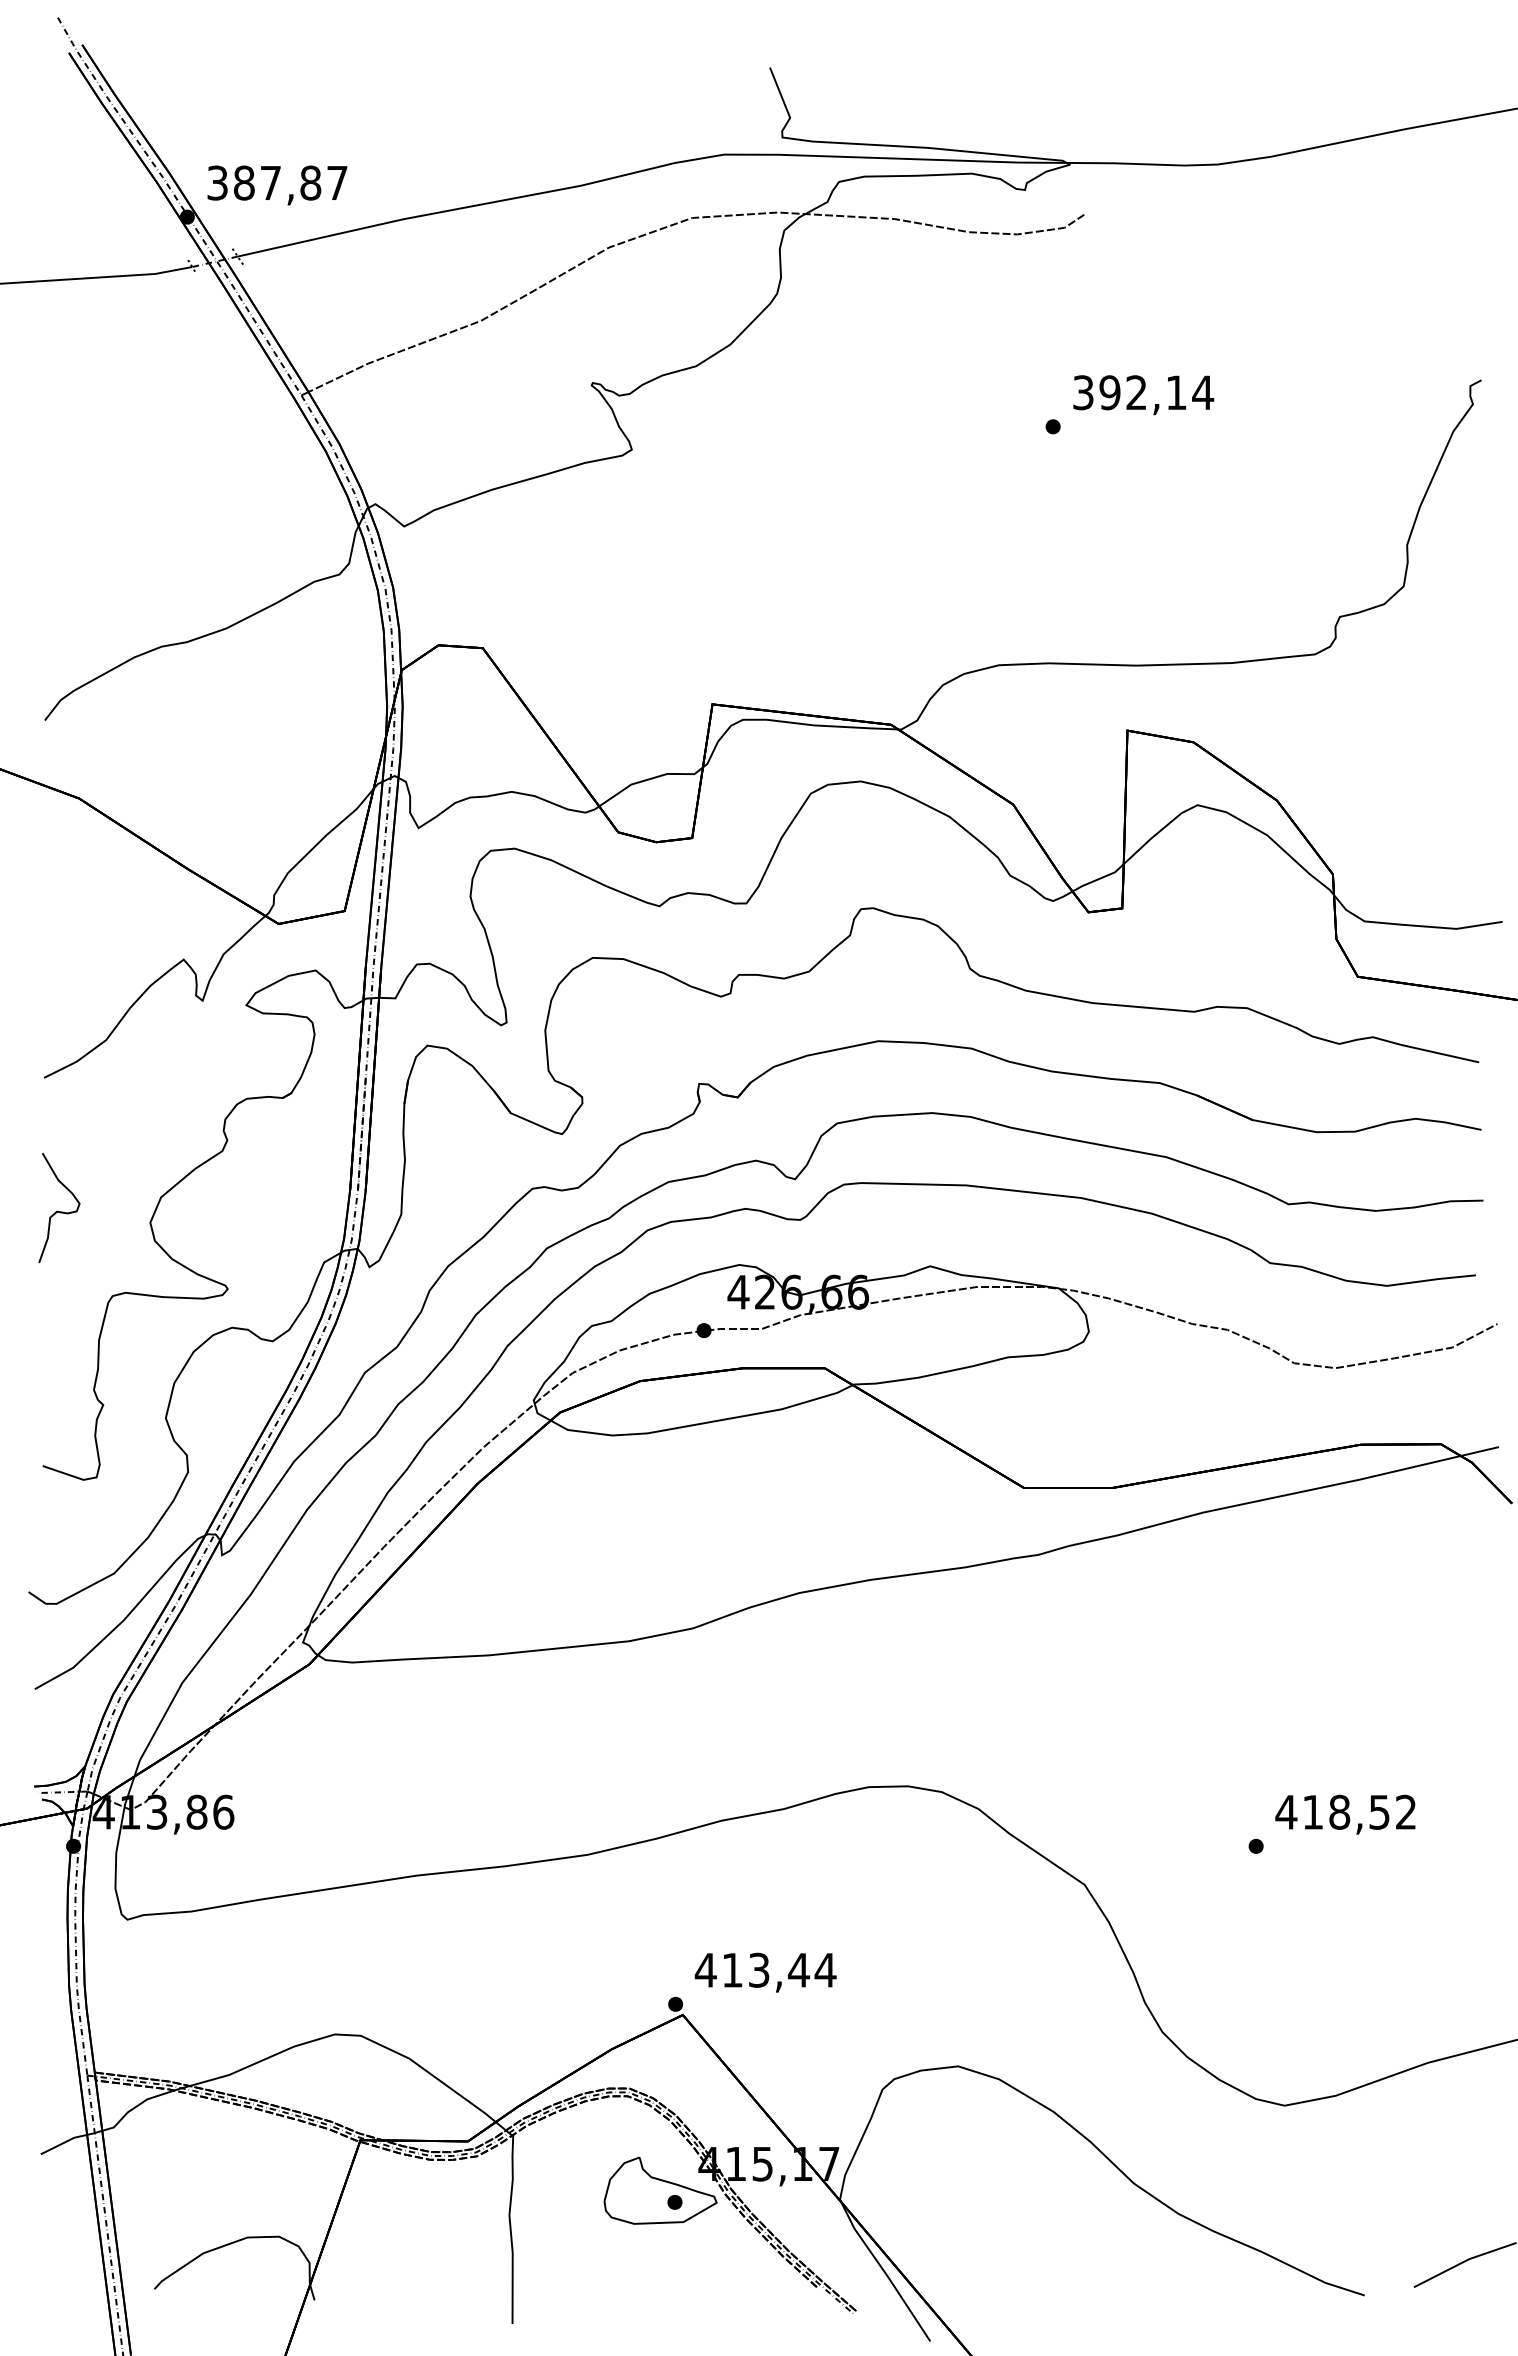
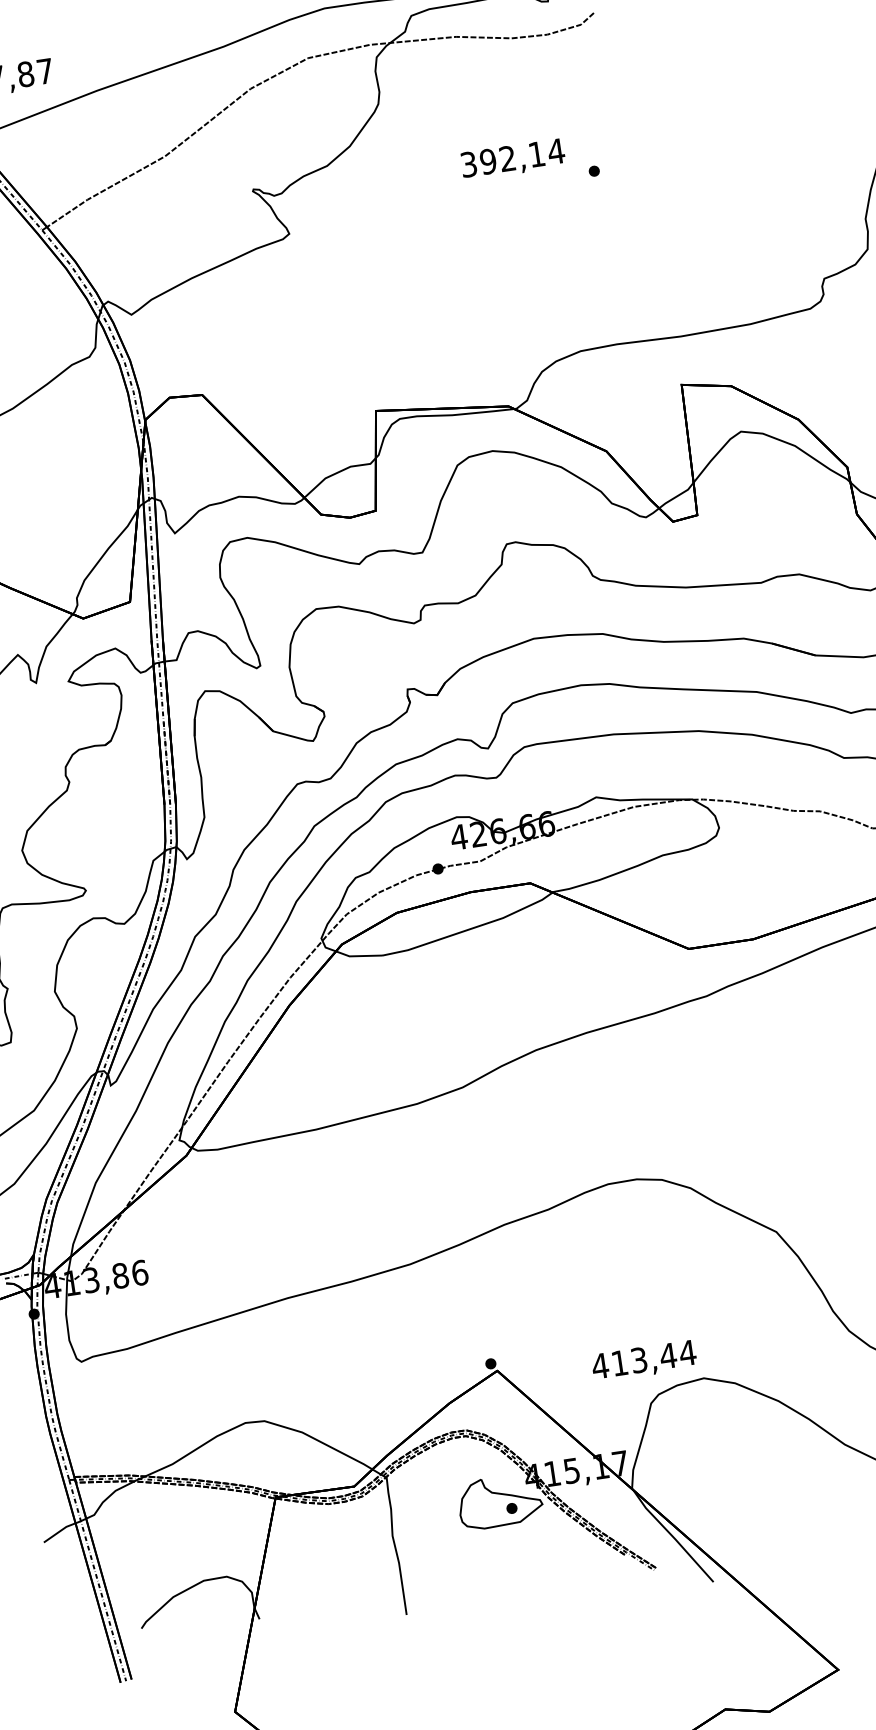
text: (1143, 395) -> (513, 160), moved
text: (765, 1972) -> (644, 1361), moved

